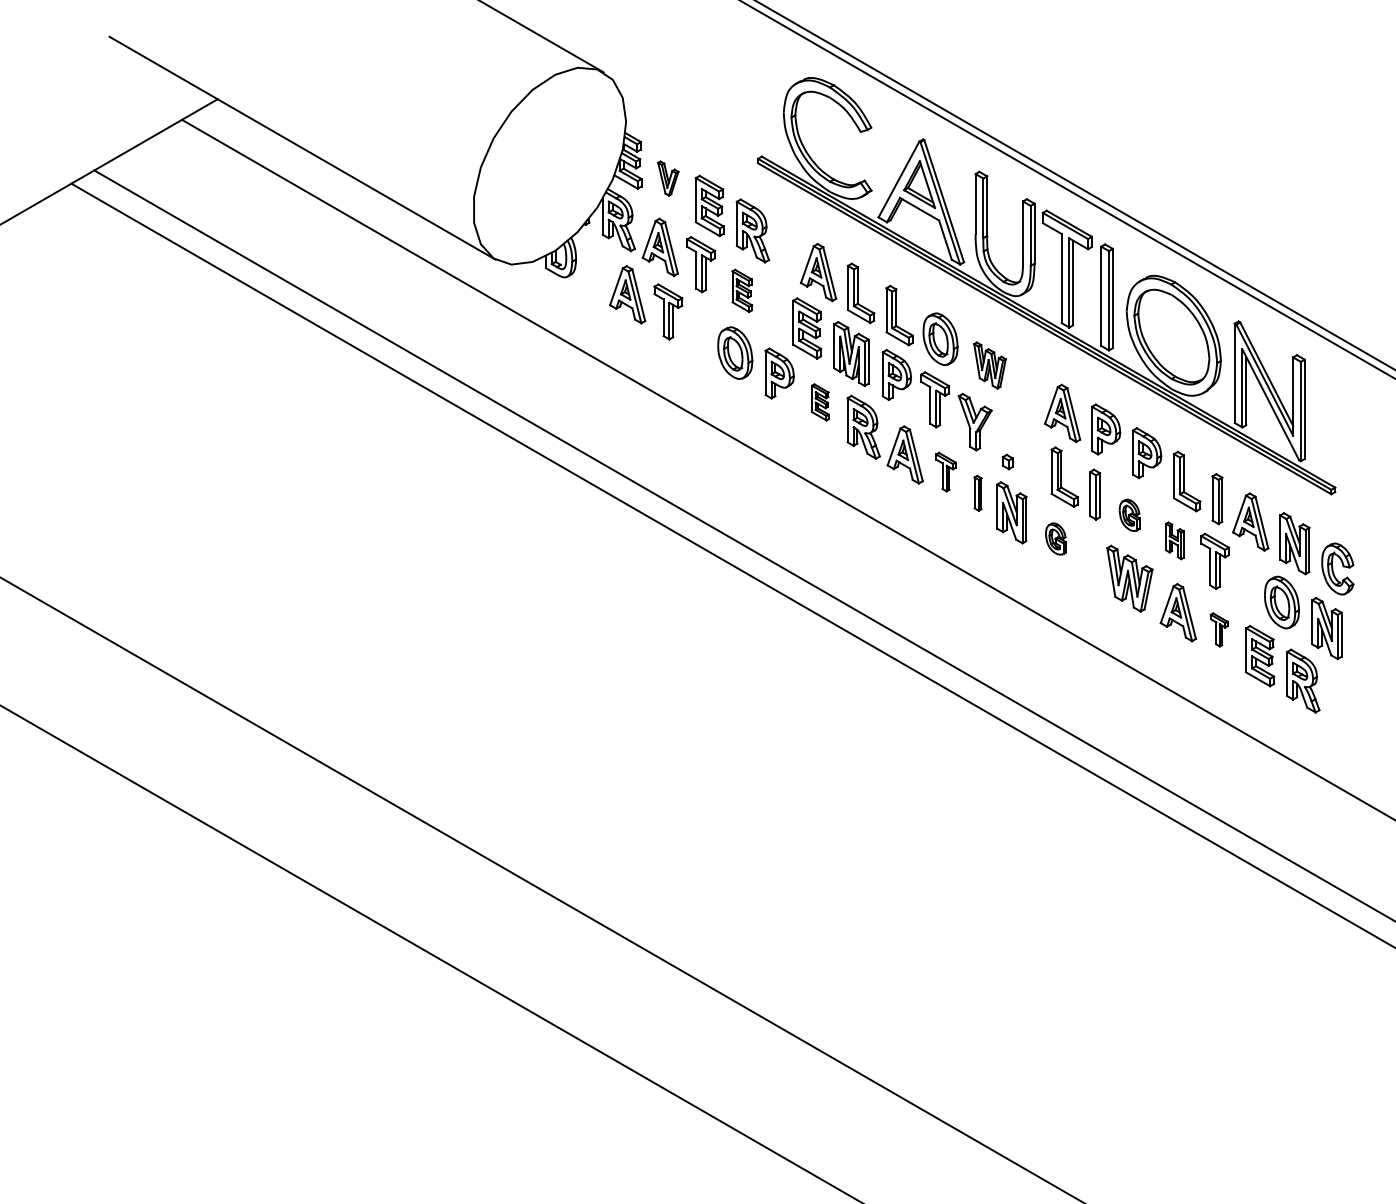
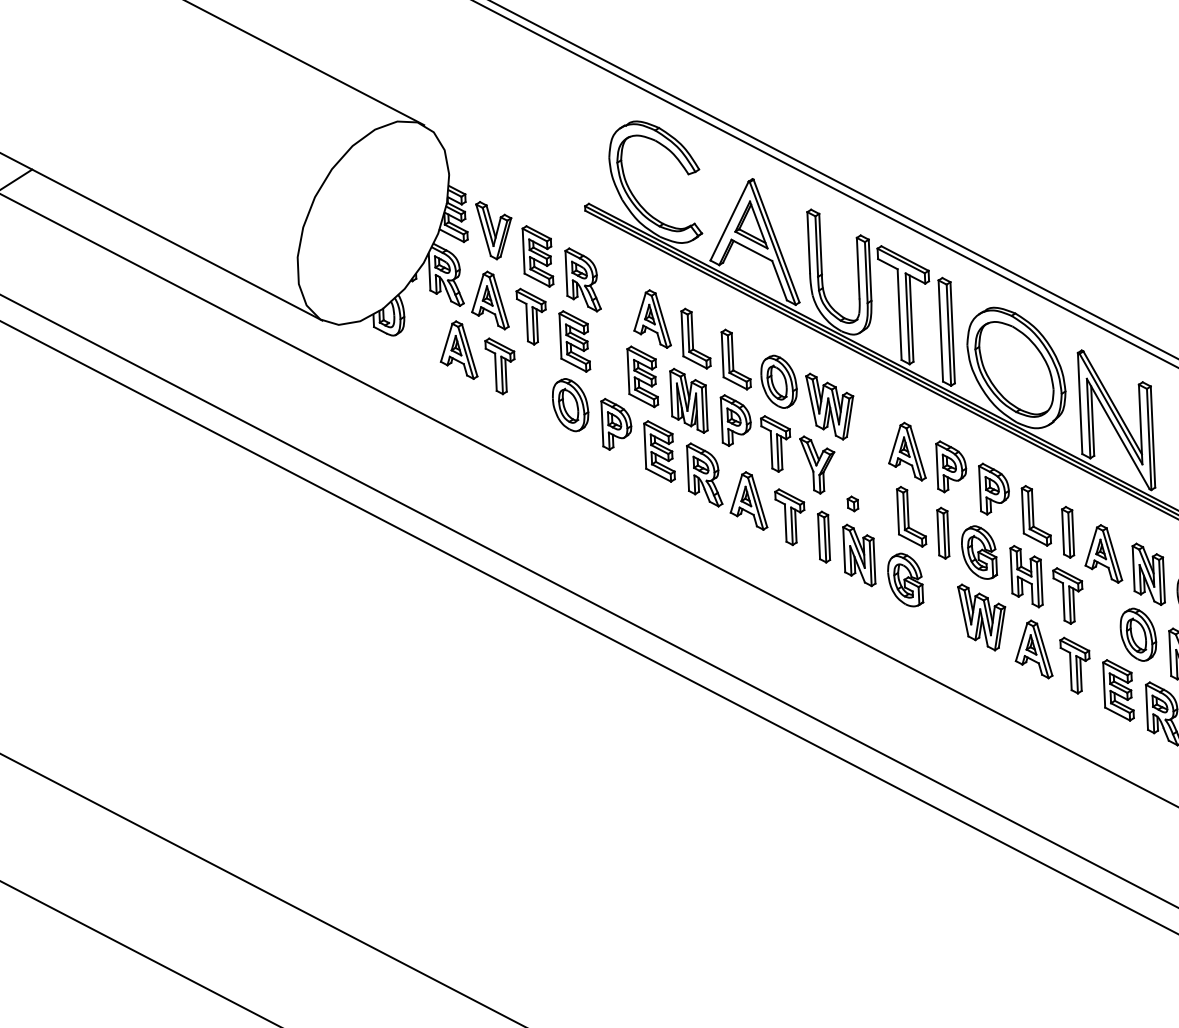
part: (668, 178) -> (494, 230), size x1.67
part: (742, 290) -> (575, 341), size x1.43
part: (989, 365) -> (830, 406), size x1.43
part: (820, 402) -> (659, 451), size x1.67
part: (945, 471) -> (789, 516), size x1.43
part: (977, 493) -> (823, 537), size x1.43
part: (1129, 515) -> (979, 552), size x1.67
part: (1055, 538) -> (904, 579), size x1.67
part: (1174, 540) -> (1026, 576), size x1.67
part: (1219, 629) -> (1075, 665), size x1.67

